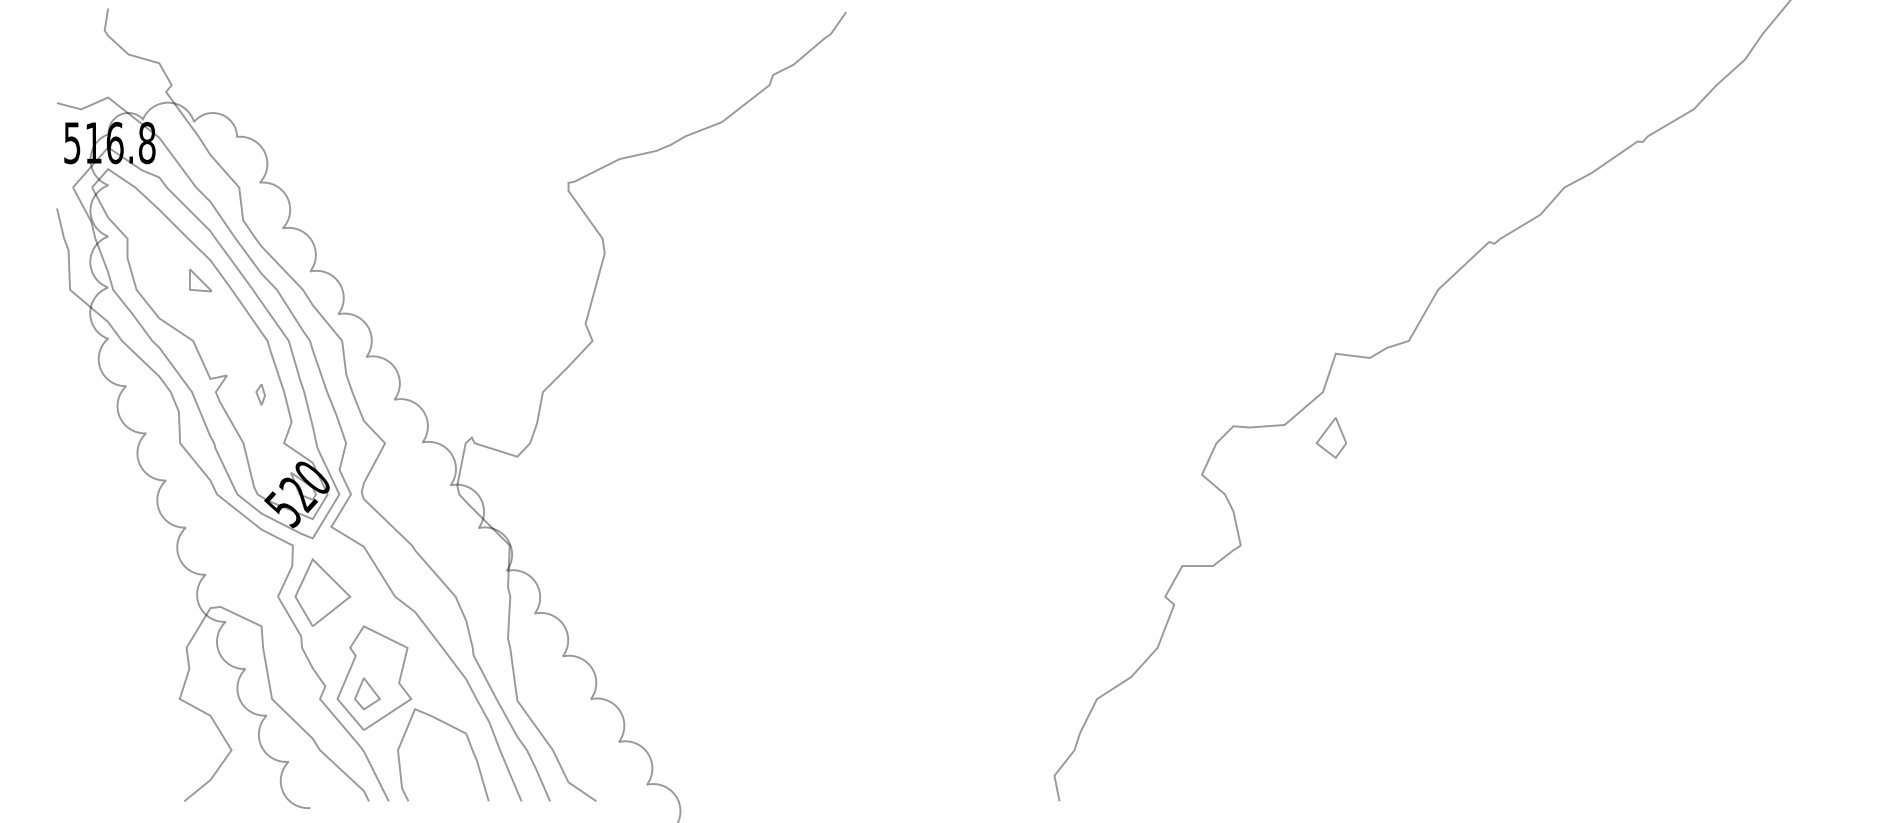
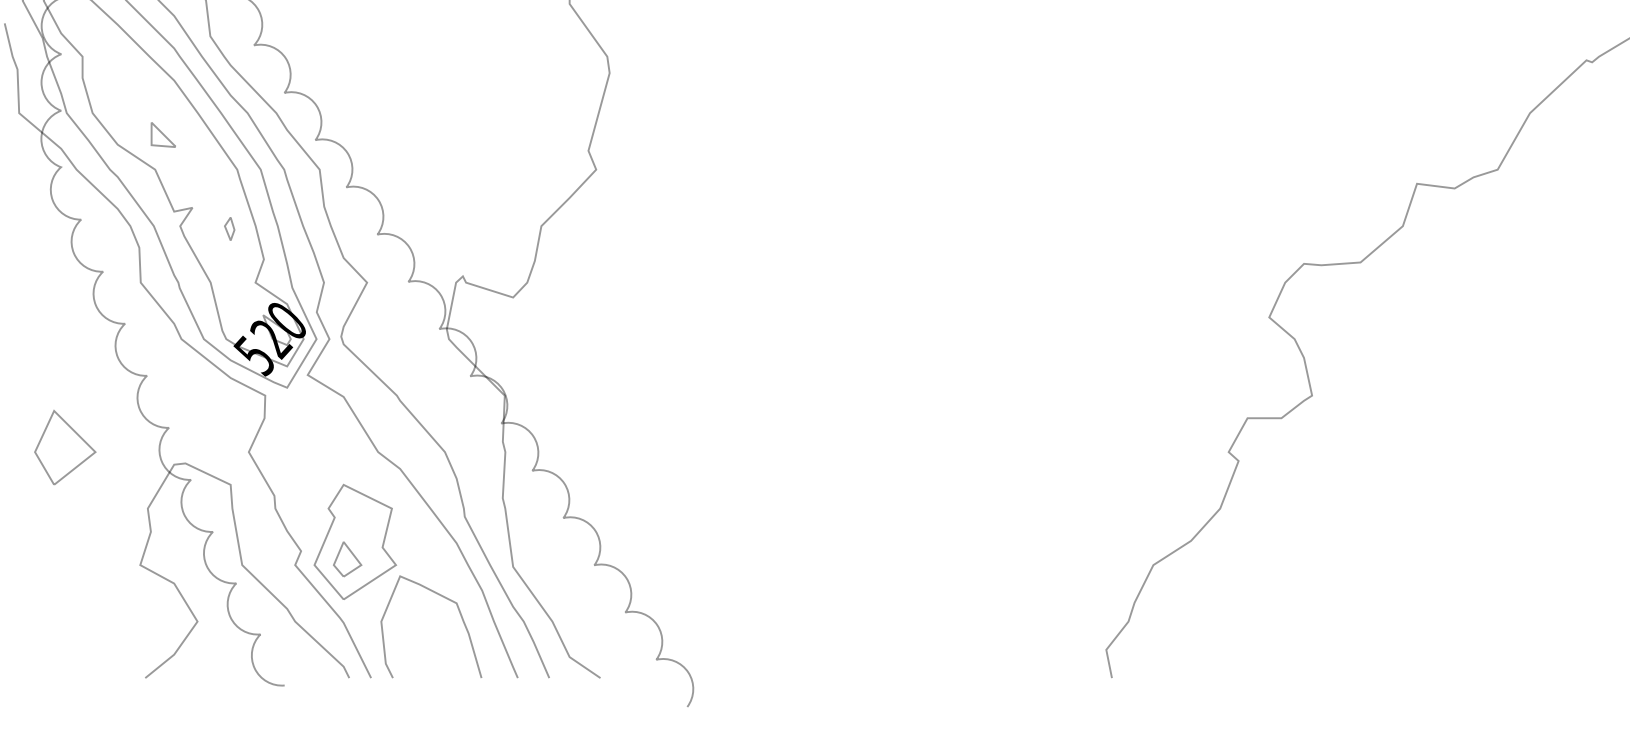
part: (200, 280) -> (163, 134), moved
part: (1330, 437) -> (1411, 276), removed
part: (322, 592) -> (64, 447), moved

